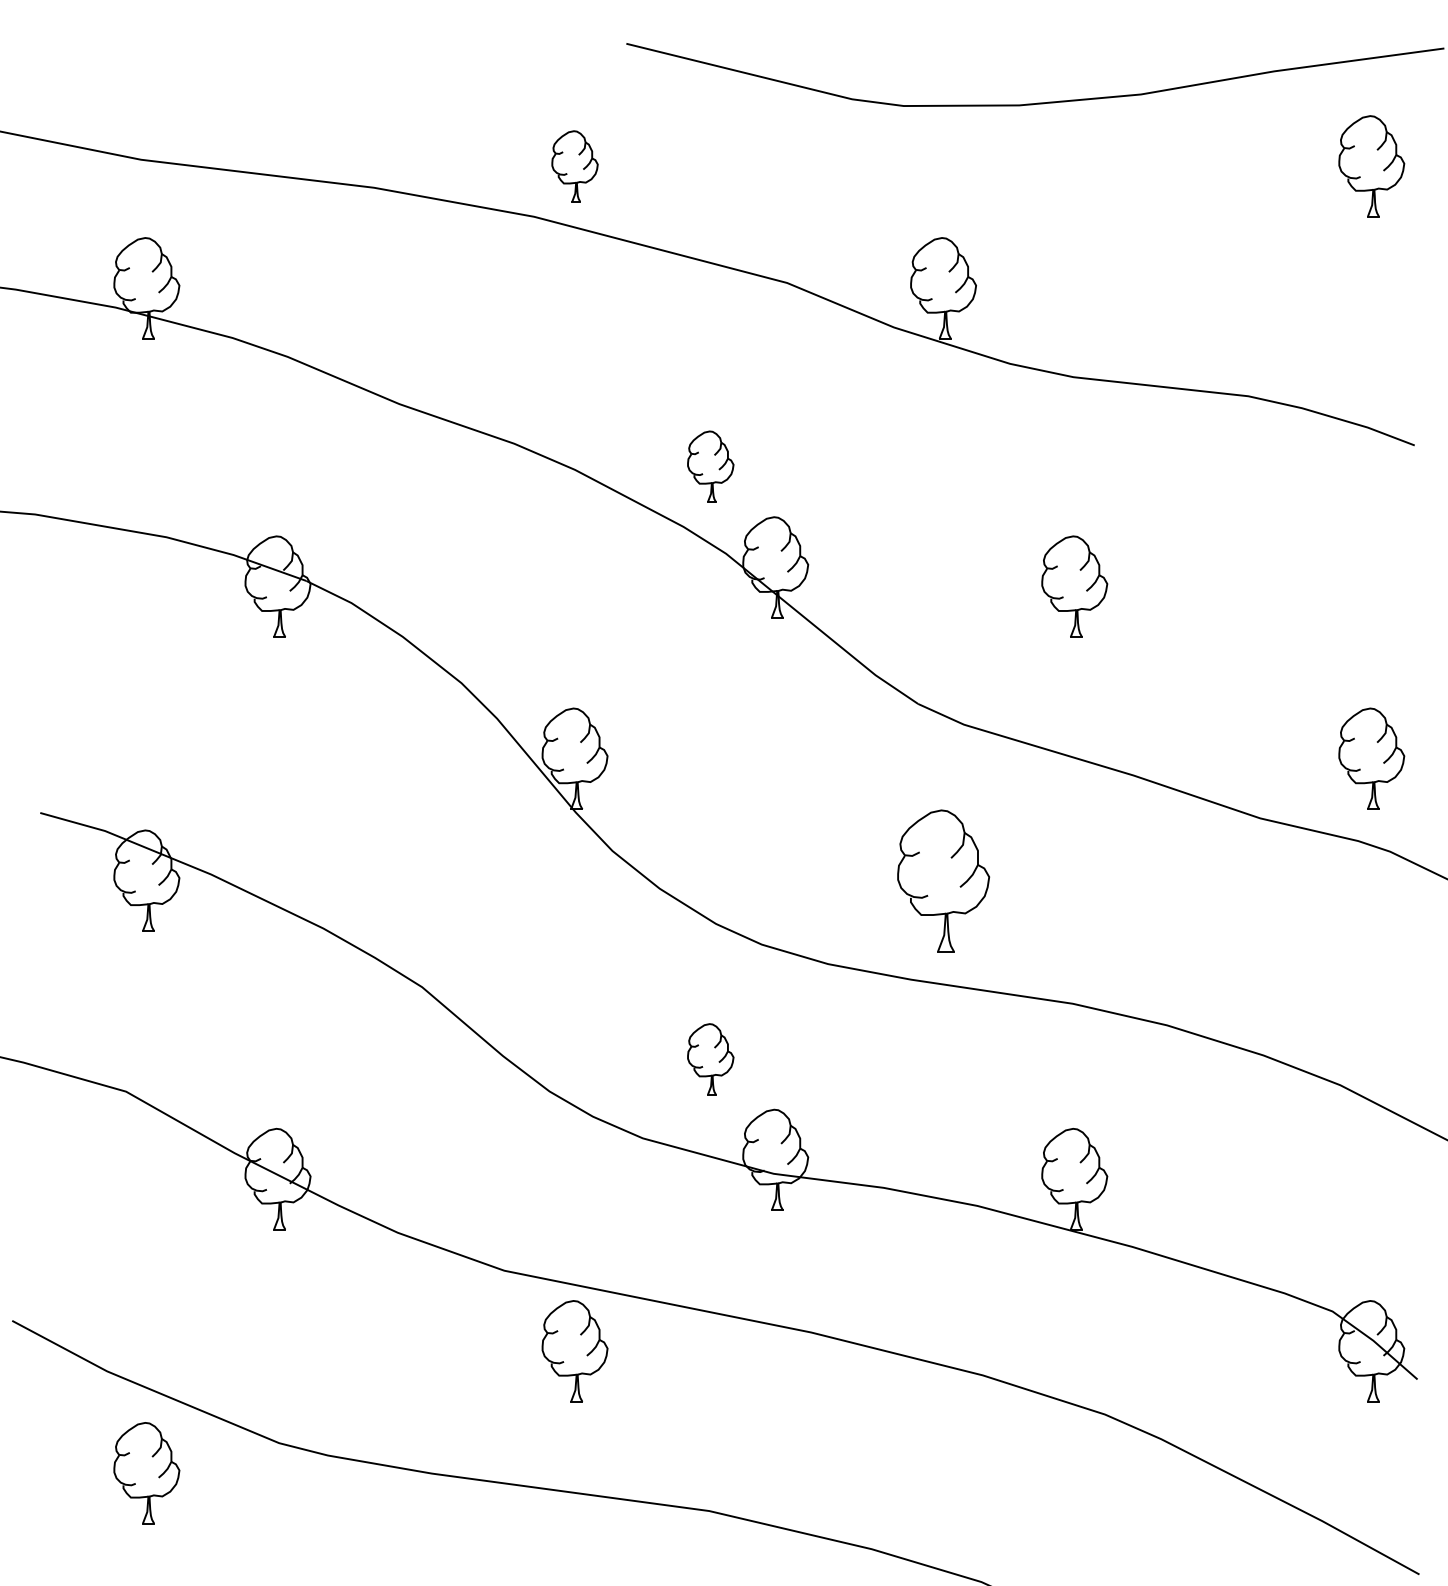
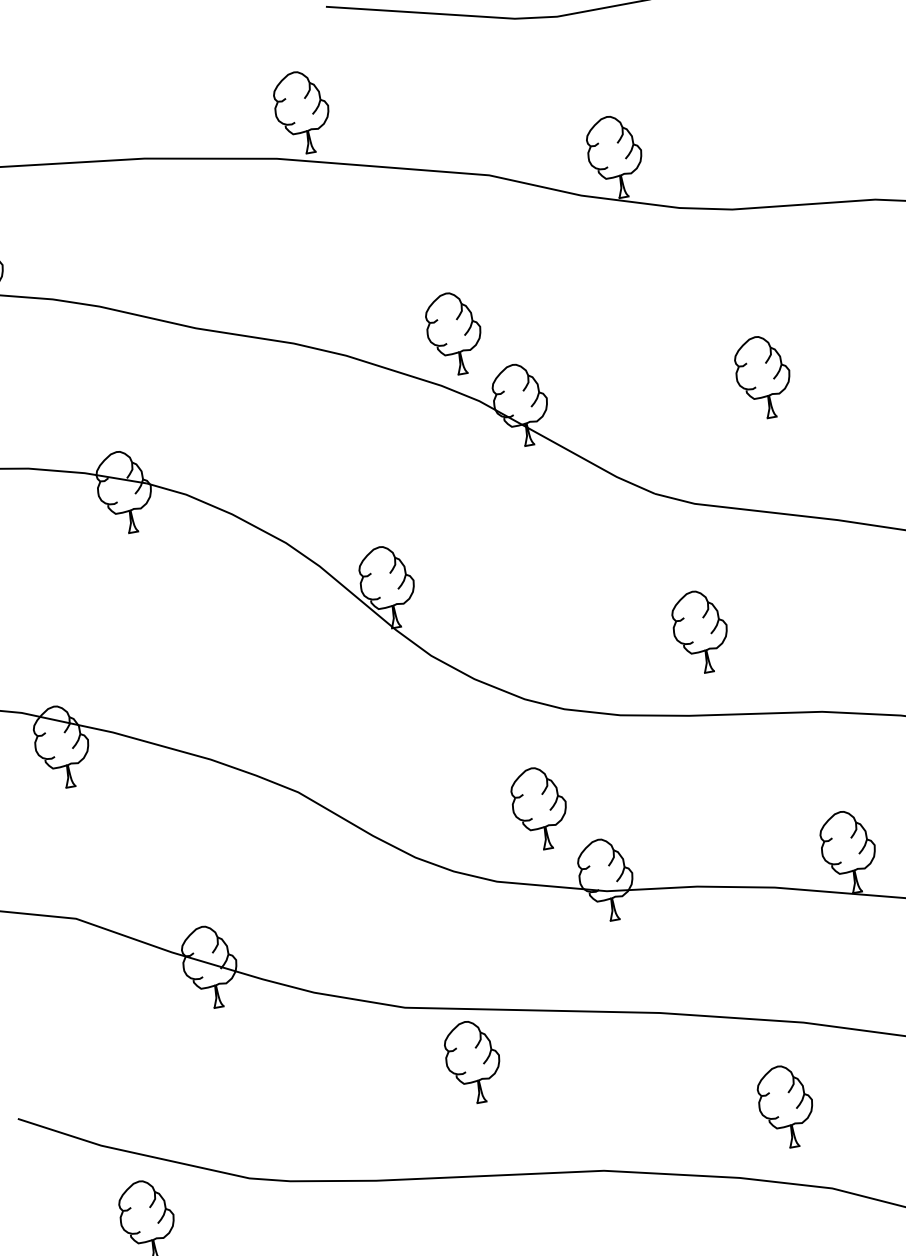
part: (574, 166) -> (302, 112), size x1.43
part: (710, 466) -> (454, 333), size x1.43
part: (943, 880) -> (700, 631), size x0.71
part: (710, 1059) -> (539, 808), size x1.43
part: (943, 1473) -> (786, 1106), added

